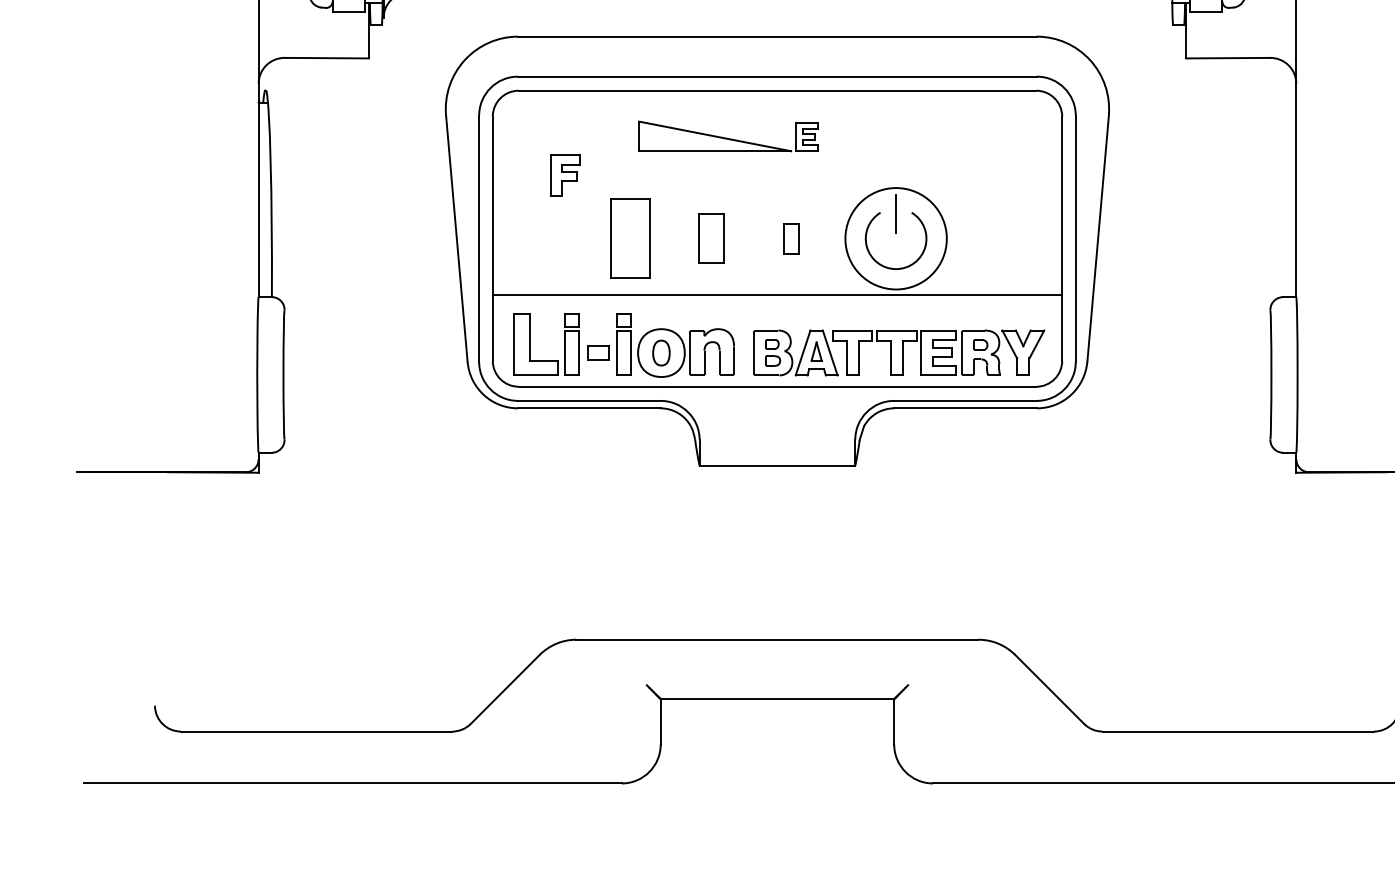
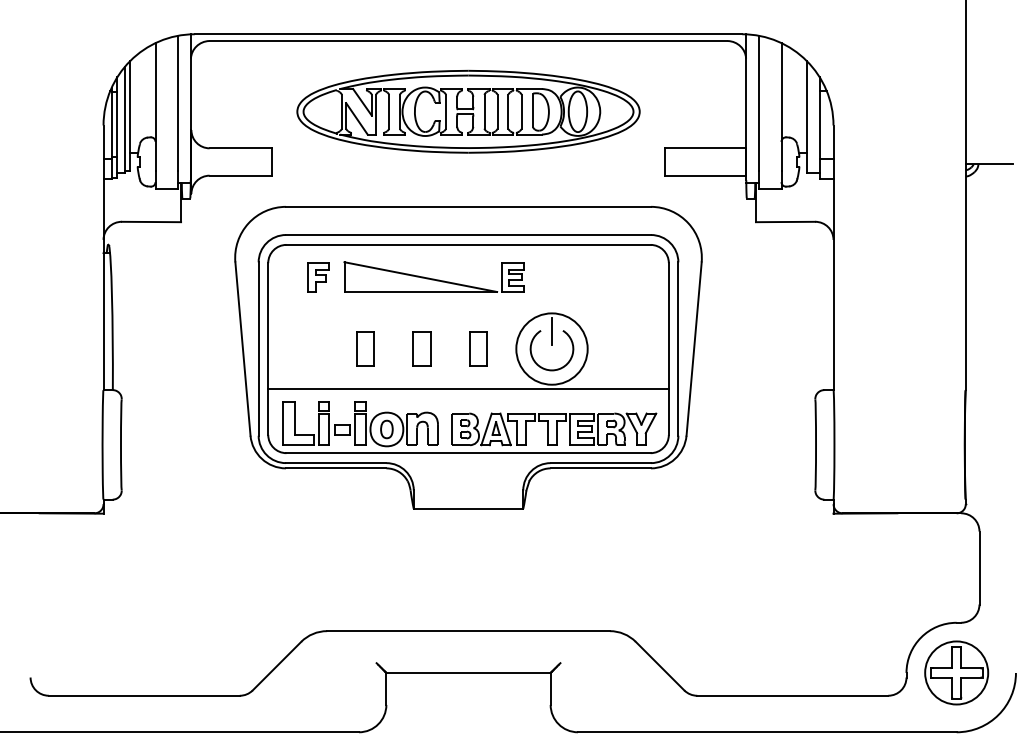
part: (727, 135) -> (433, 276), size x1.43
part: (565, 175) -> (318, 277), moved
part: (631, 237) -> (365, 348), size x0.62
part: (791, 237) -> (478, 348), size x1.67

